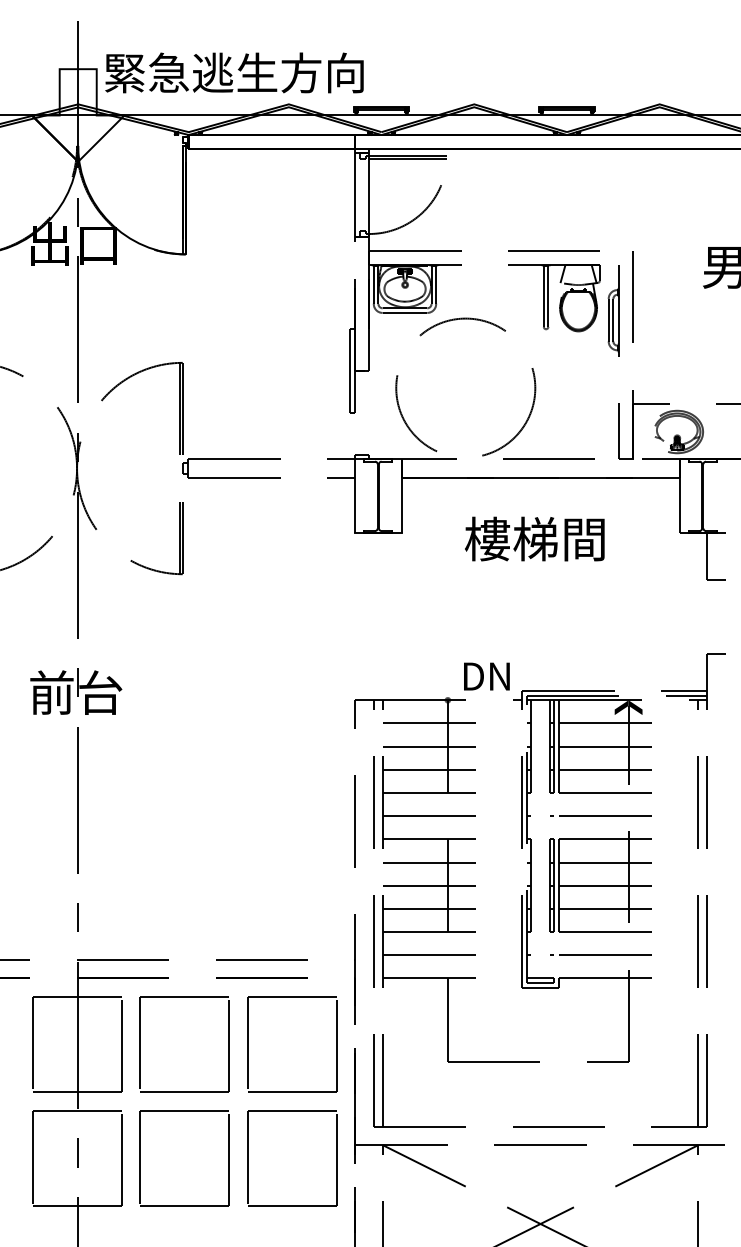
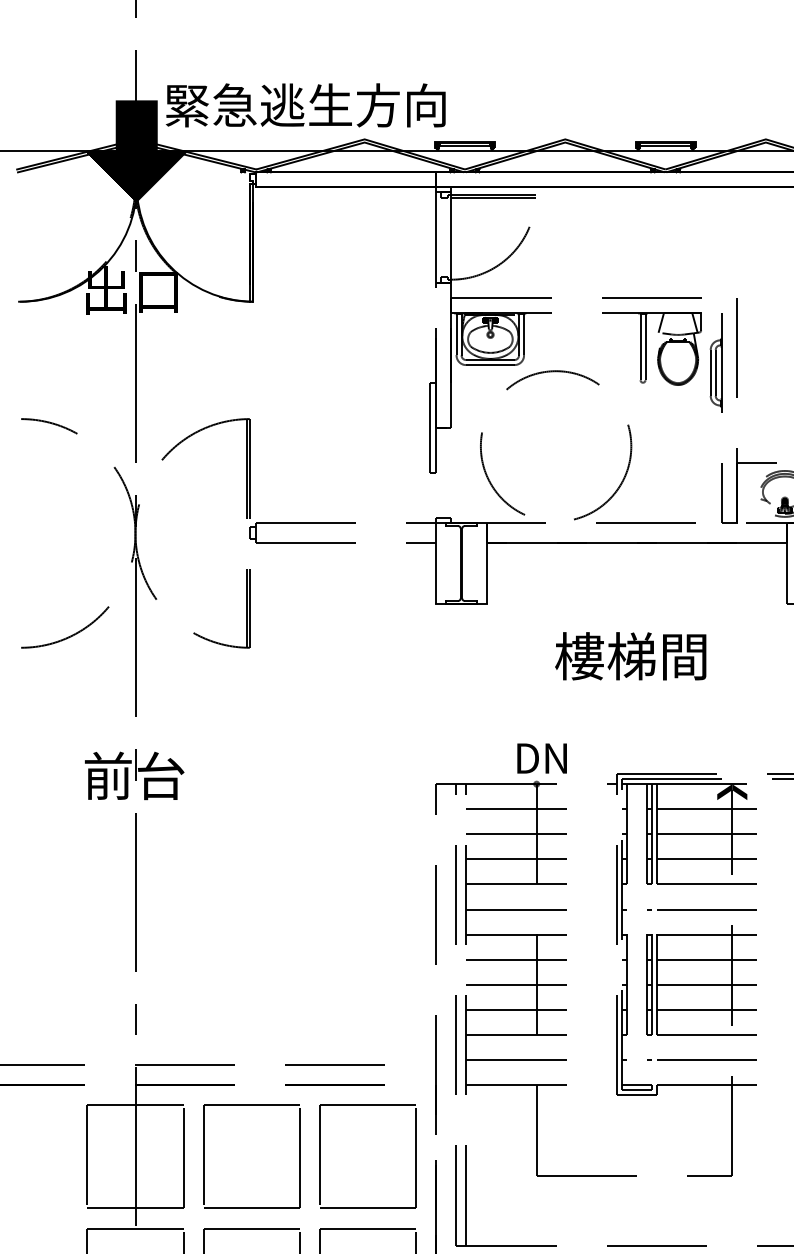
fill: (77, 115) -> (135, 151), added
text: (534, 538) -> (630, 655), moved
text: (486, 676) -> (541, 758), moved

